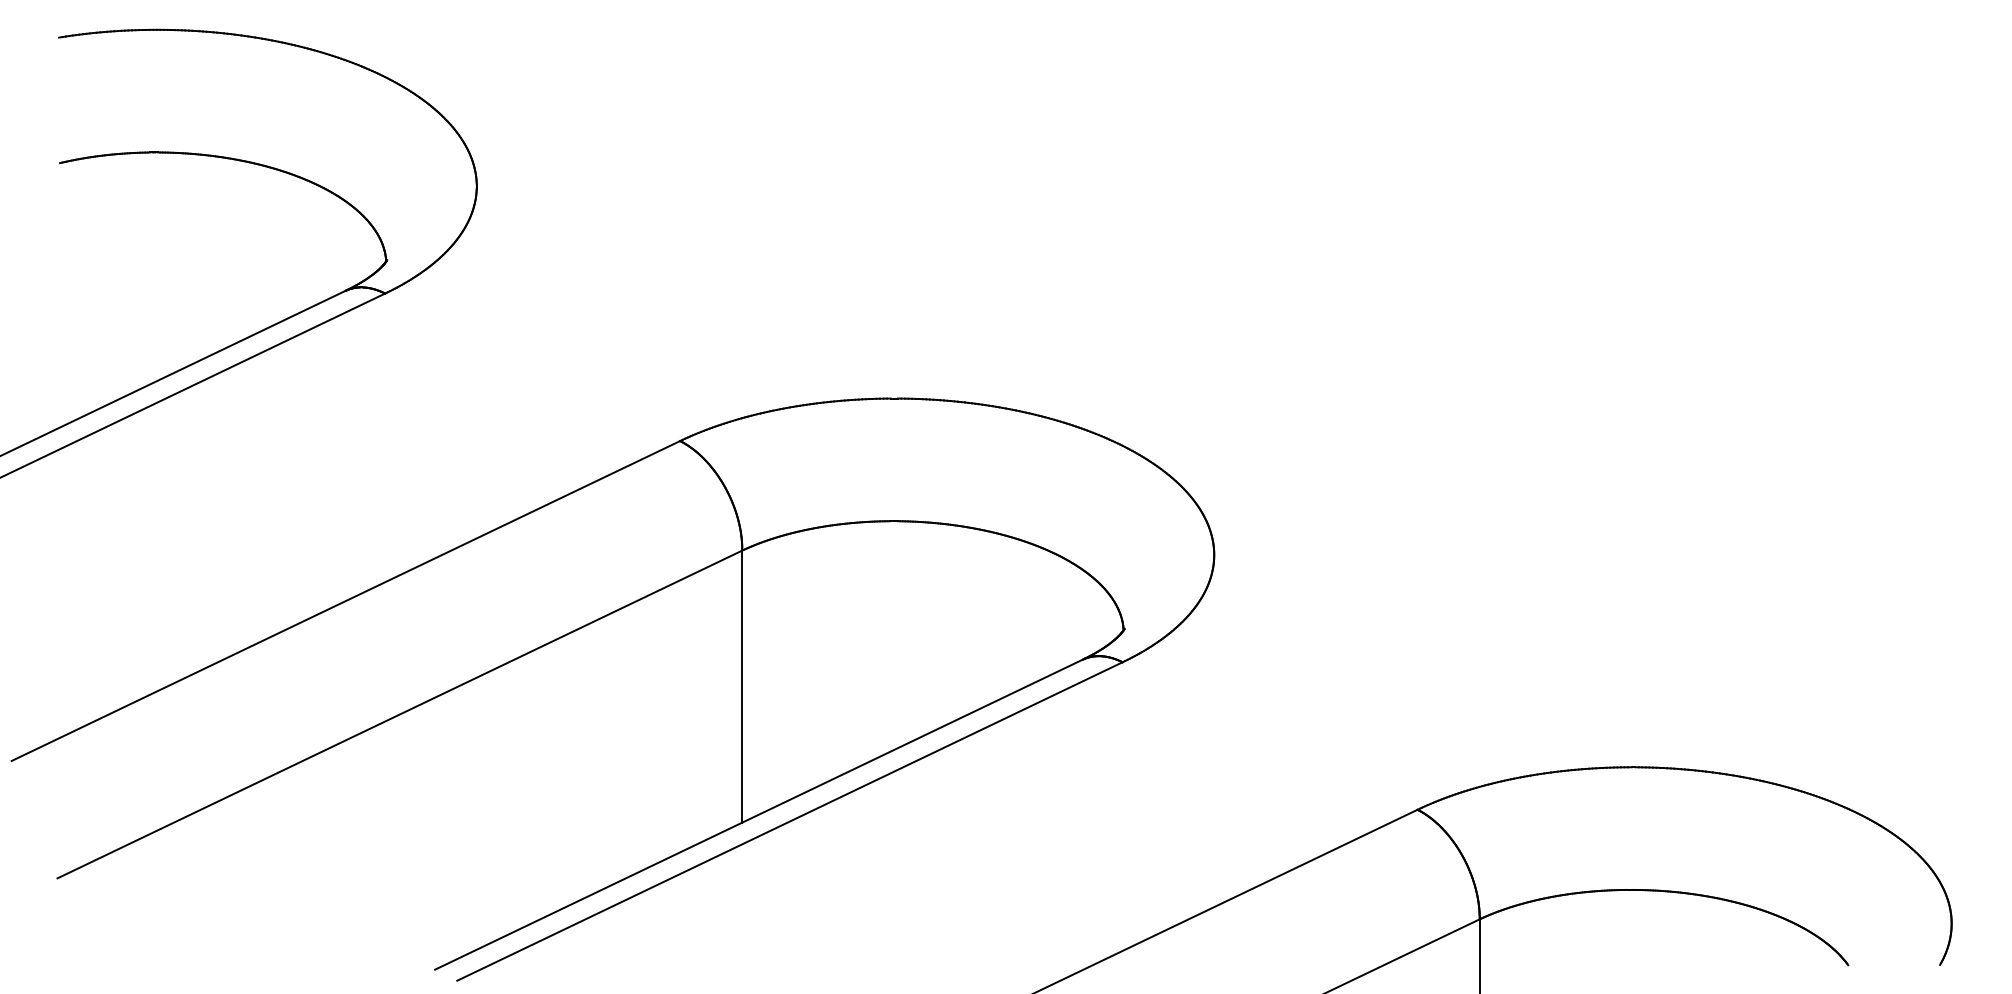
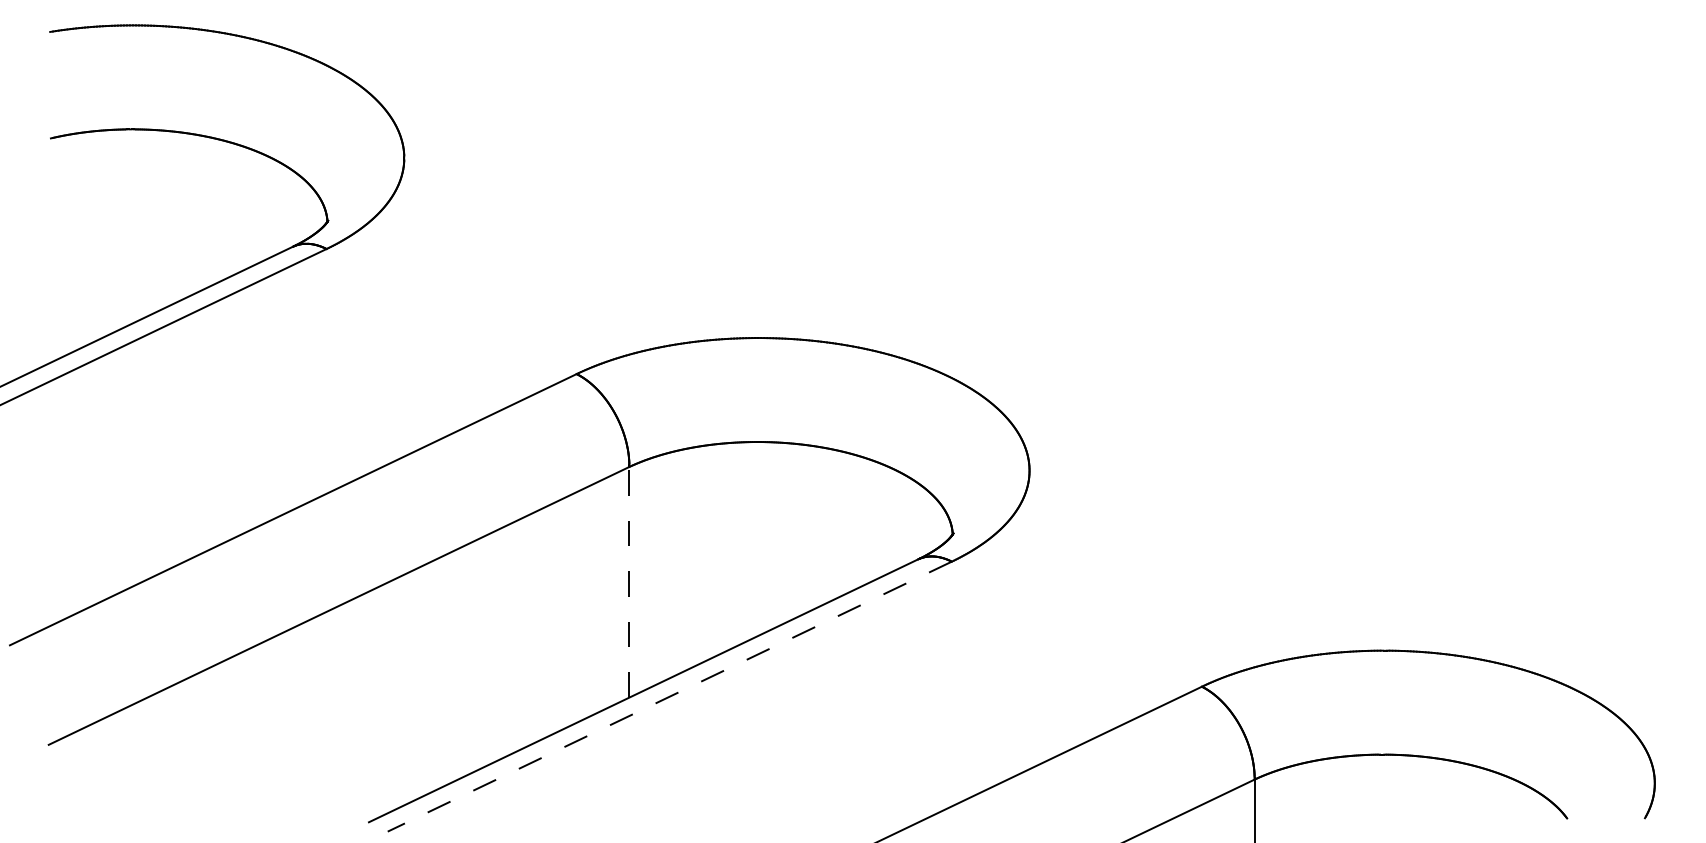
line: (742, 685) -> (629, 581), solid -> dashed
line: (789, 821) -> (669, 696), solid -> dashed

